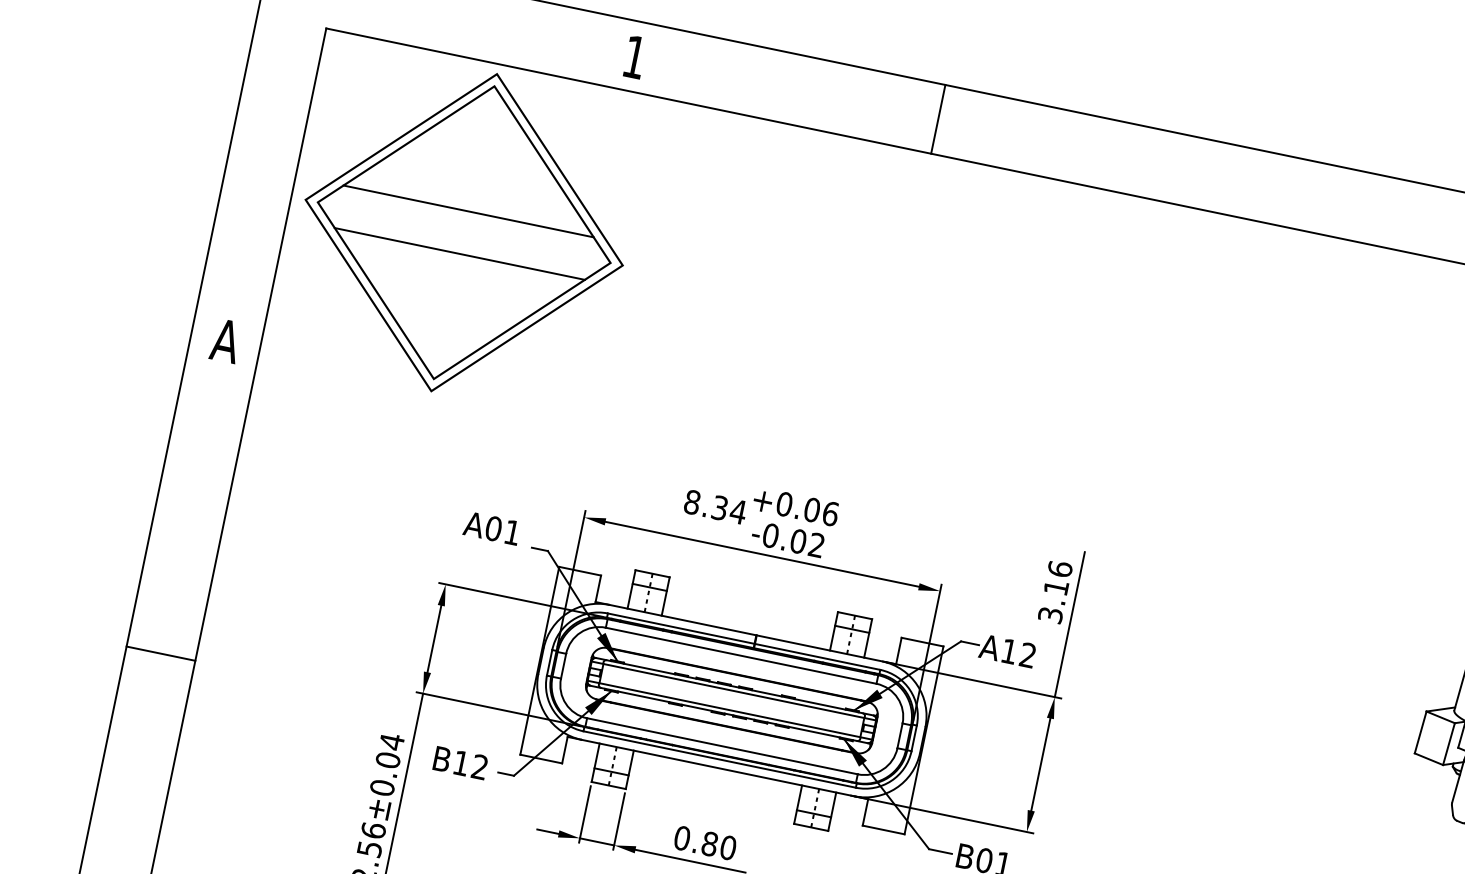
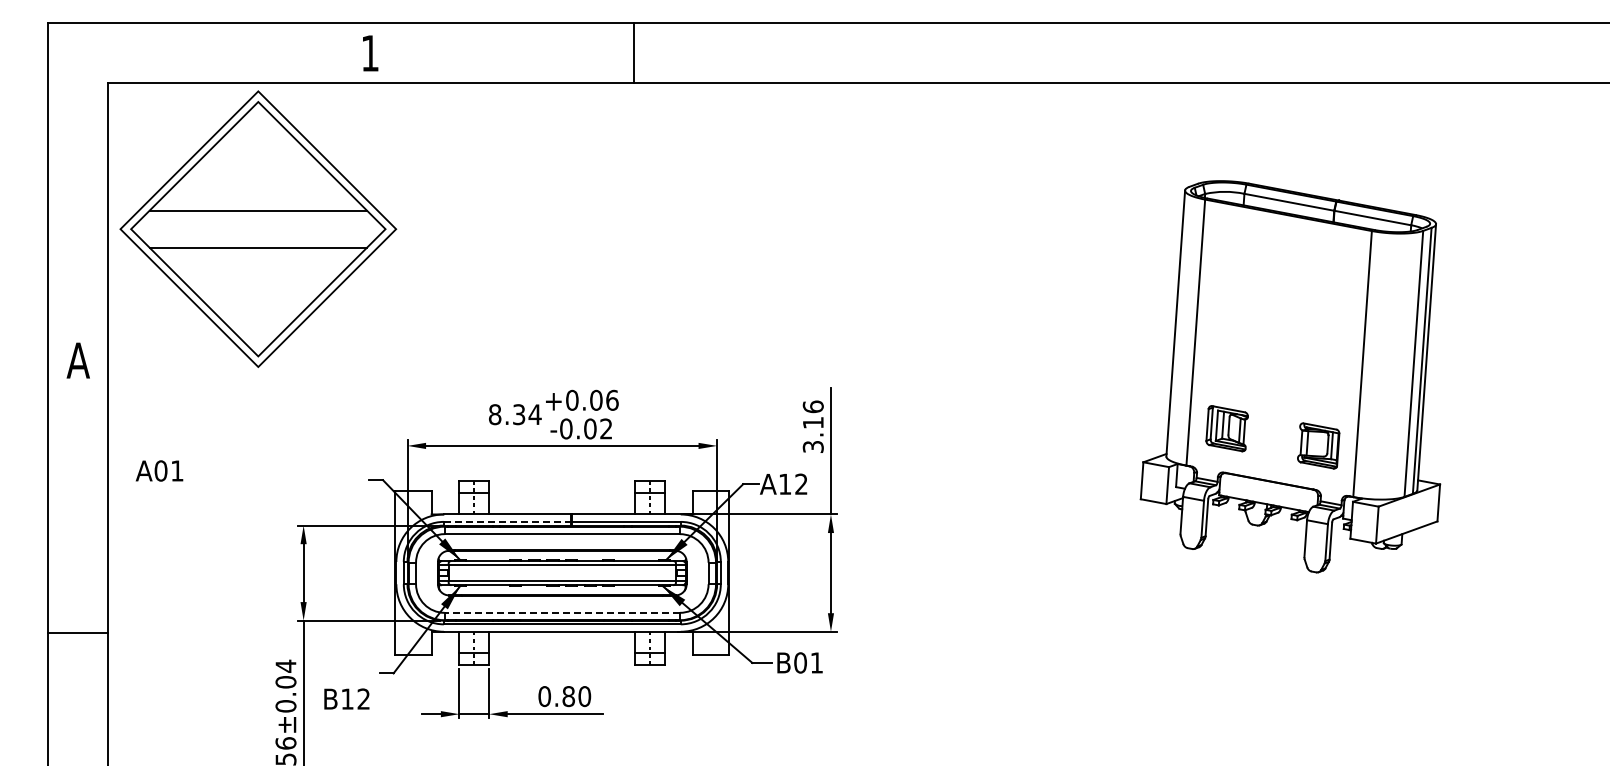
text: (492, 527) -> (159, 470), moved
line: (681, 628) -> (507, 521), solid -> dashed
line: (722, 745) -> (562, 612), solid -> dashed
text: (460, 762) -> (346, 698), moved

